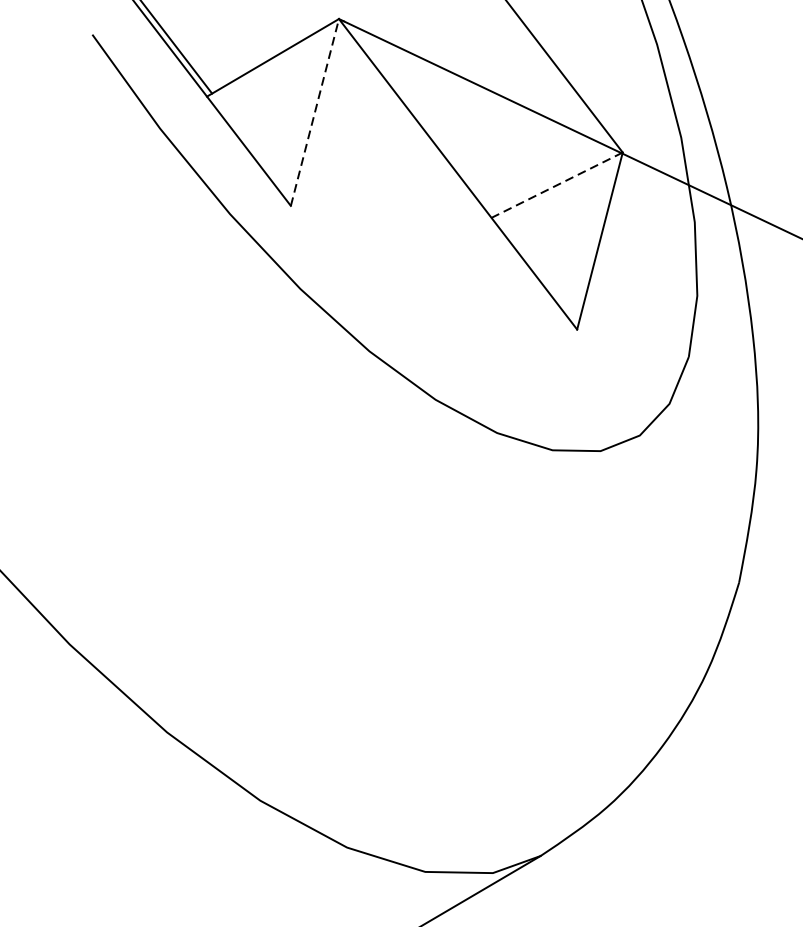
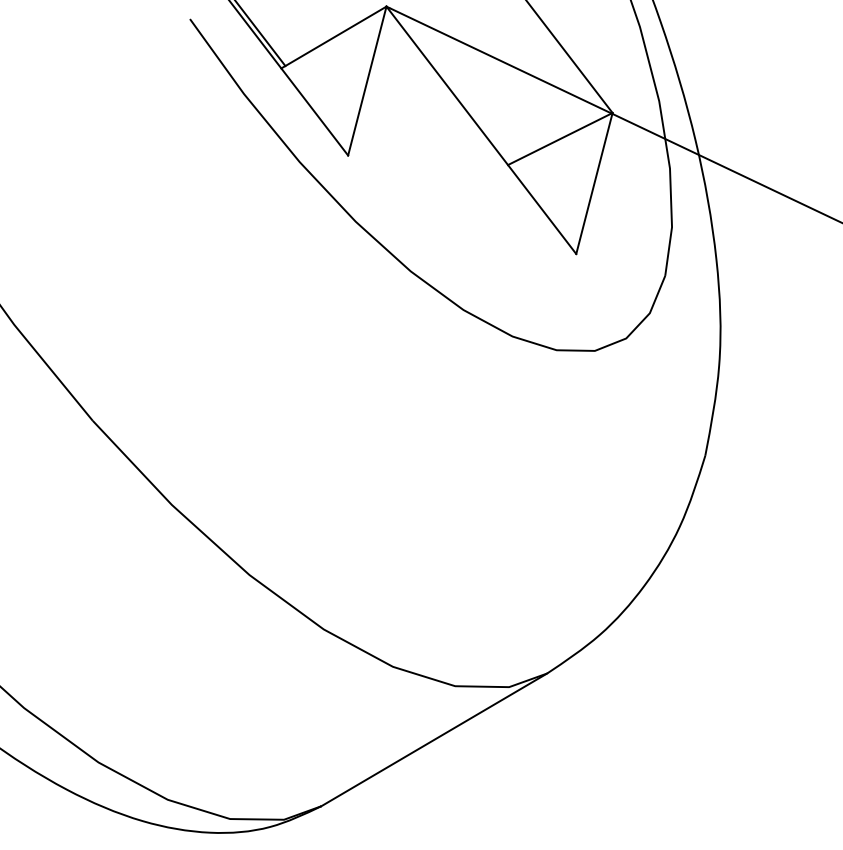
line: (315, 113) -> (367, 81), dashed -> solid
line: (556, 185) -> (559, 139), dashed -> solid

